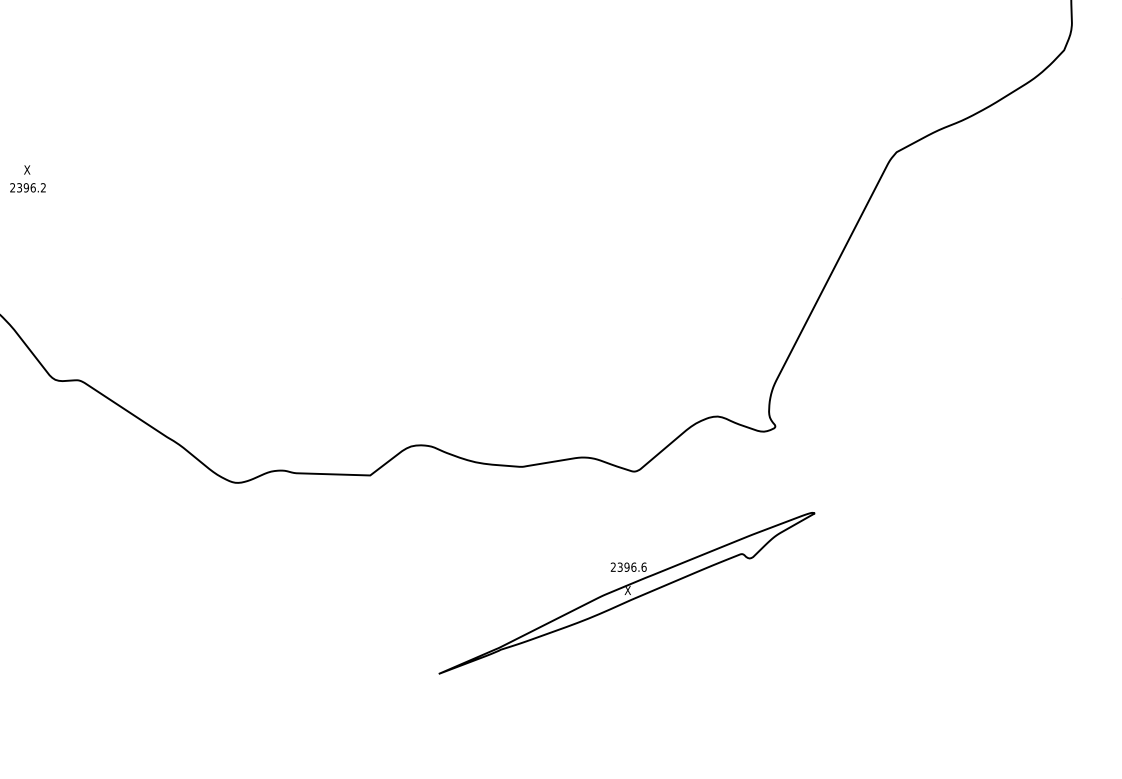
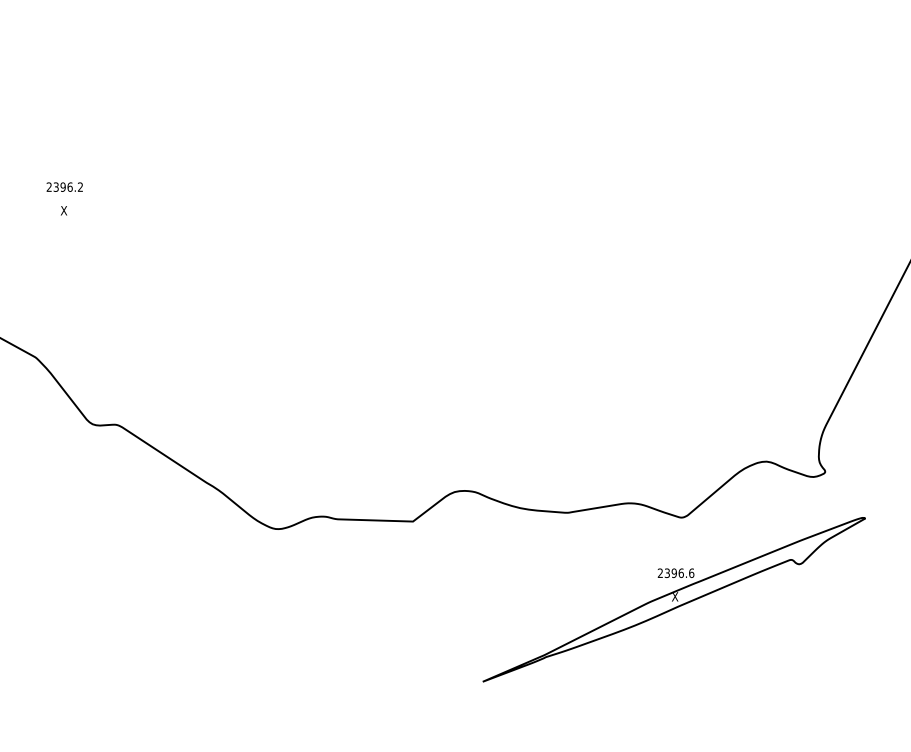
text: (27, 187) -> (64, 186), moved
part: (626, 593) -> (673, 599), moved

